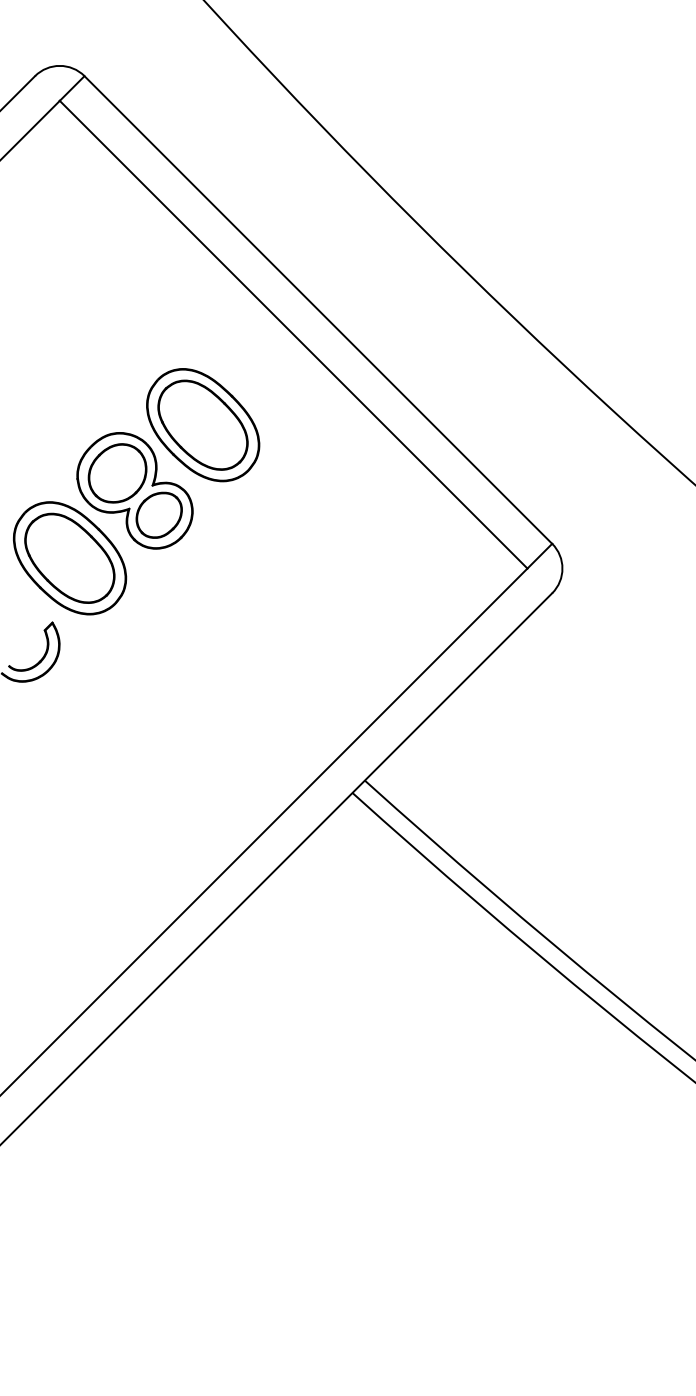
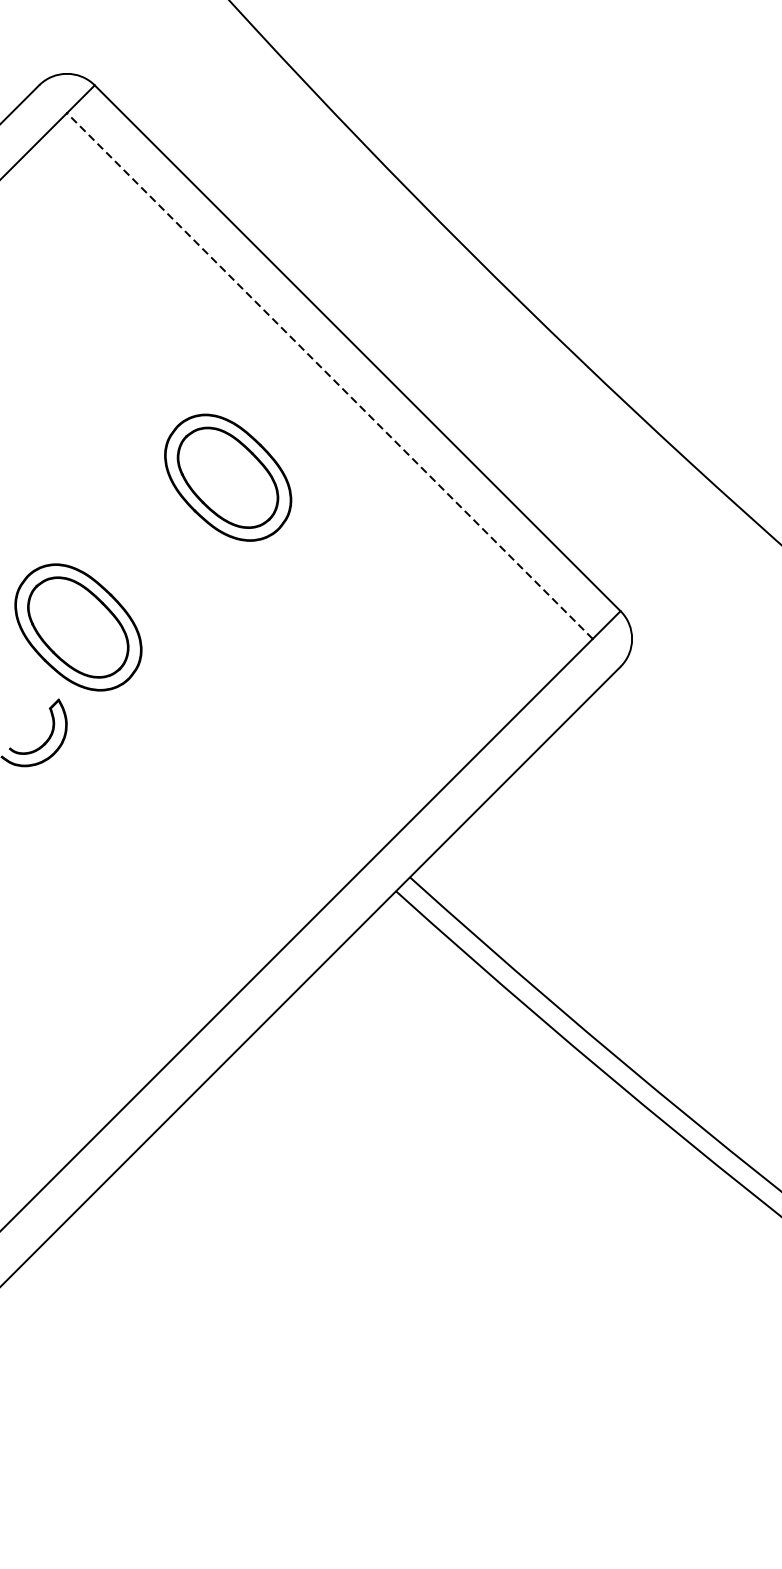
line: (293, 334) -> (329, 375), solid -> dashed
part: (134, 490) -> (150, 551), removed

